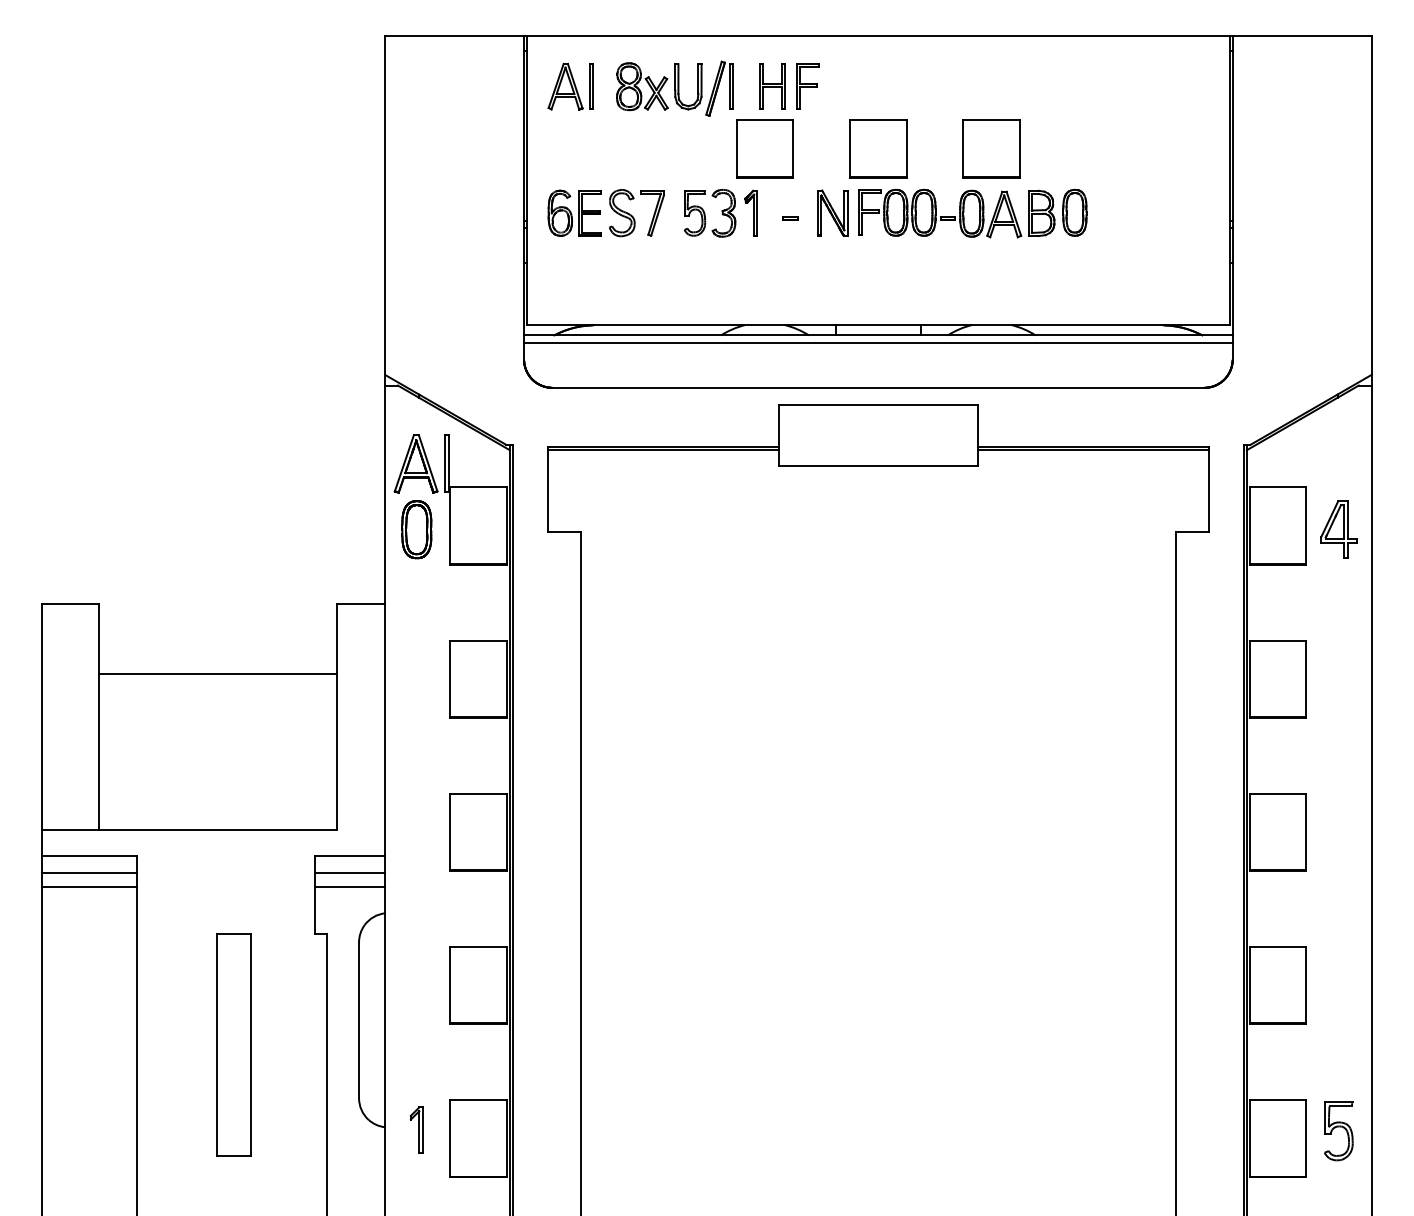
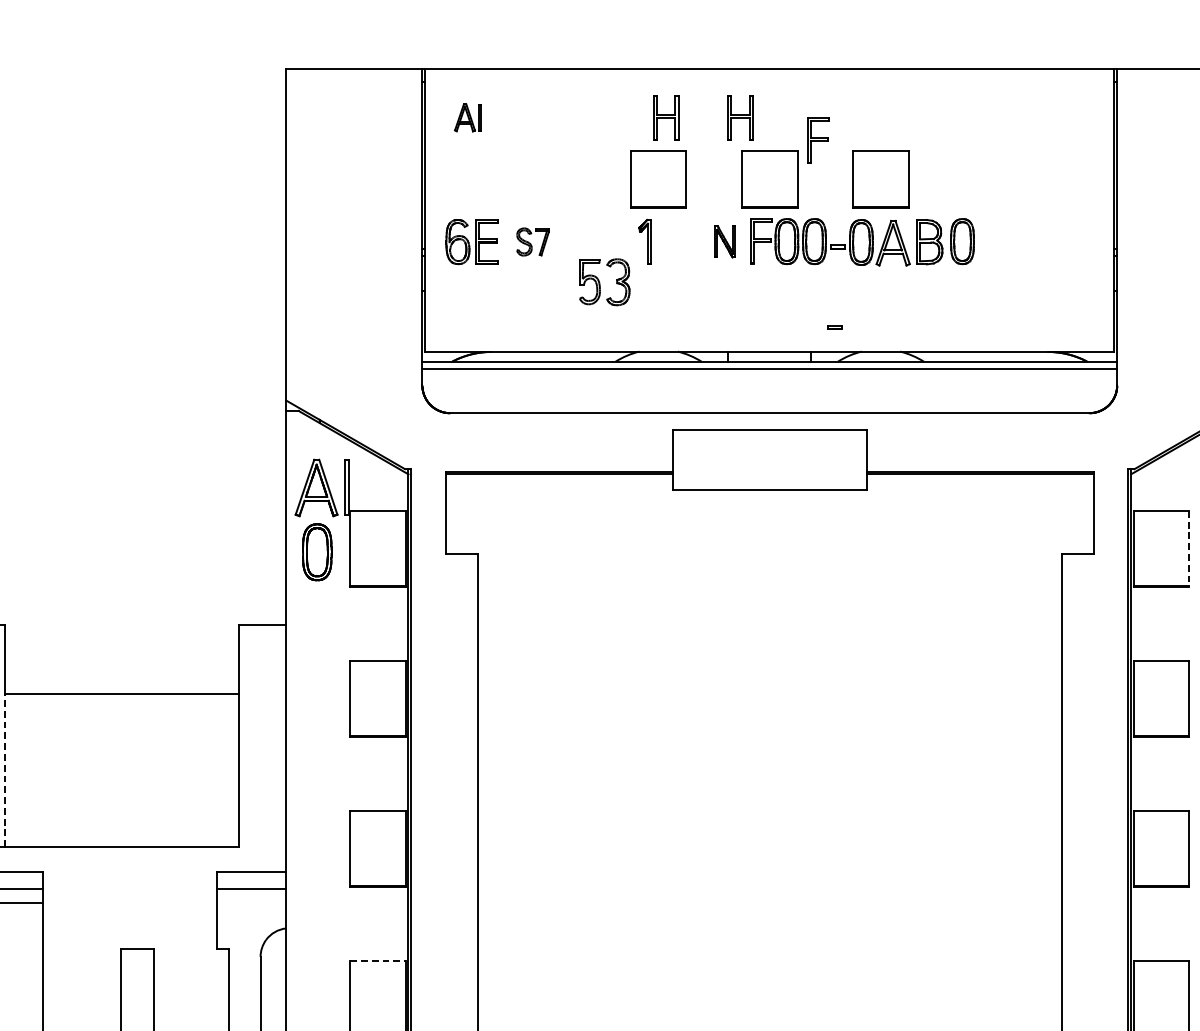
part: (570, 86) -> (467, 117), size x0.6
part: (807, 86) -> (817, 140), moved
part: (848, 86) -> (740, 117), added
part: (674, 88) -> (569, 119), removed
part: (832, 212) -> (724, 241), size x0.7
part: (636, 213) -> (532, 242), size x0.6
part: (710, 213) -> (605, 282), moved
part: (790, 218) -> (834, 327), moved
line: (1306, 526) -> (1189, 549), solid -> dashed
line: (98, 751) -> (5, 769), solid -> dashed
line: (349, 887) -> (251, 903), removed
line: (479, 946) -> (378, 960), solid -> dashed

